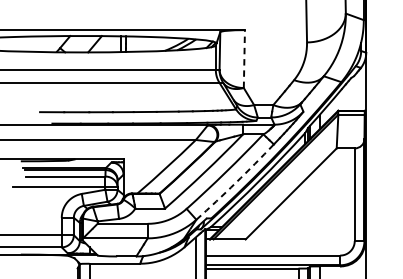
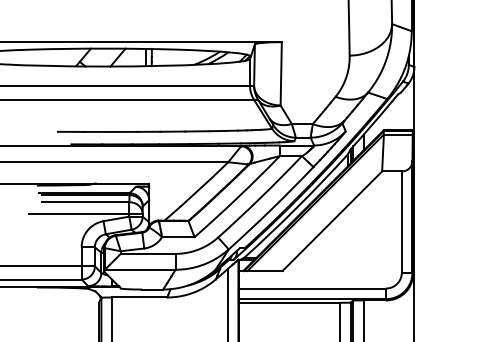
line: (244, 58) -> (281, 73), dashed -> solid
arc: (235, 183) -> (271, 209), dashed -> solid

